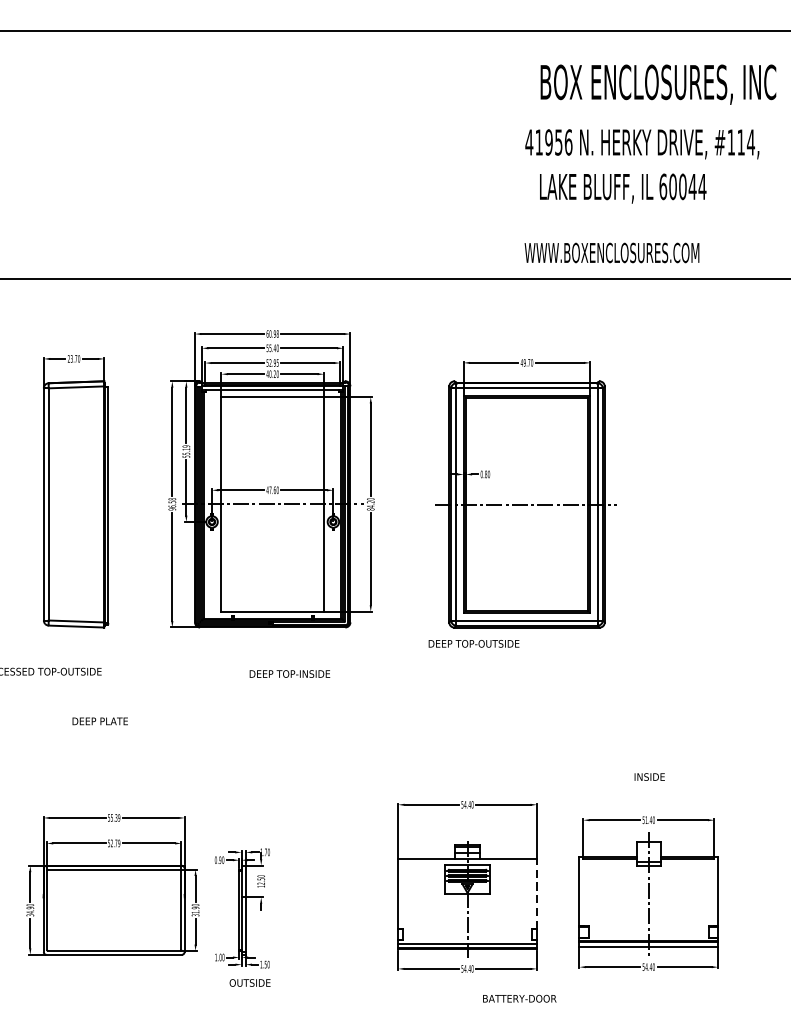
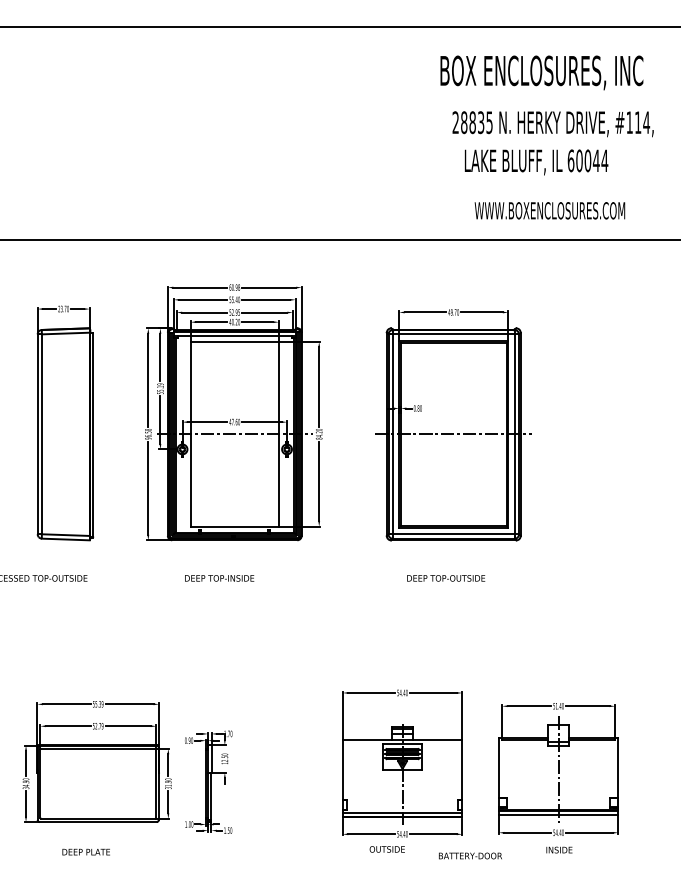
text: (657, 84) -> (541, 72), moved
text: (548, 142) -> (472, 122), 41956 -> 28835
text: (611, 252) -> (549, 210), moved
text: (474, 643) -> (446, 578), moved
text: (289, 674) -> (219, 578), moved
text: (99, 720) -> (85, 851), moved
text: (649, 776) -> (559, 849), moved
line: (537, 893) -> (462, 769), dashed -> solid
text: (249, 983) -> (386, 849), moved
text: (519, 998) -> (470, 855), moved

